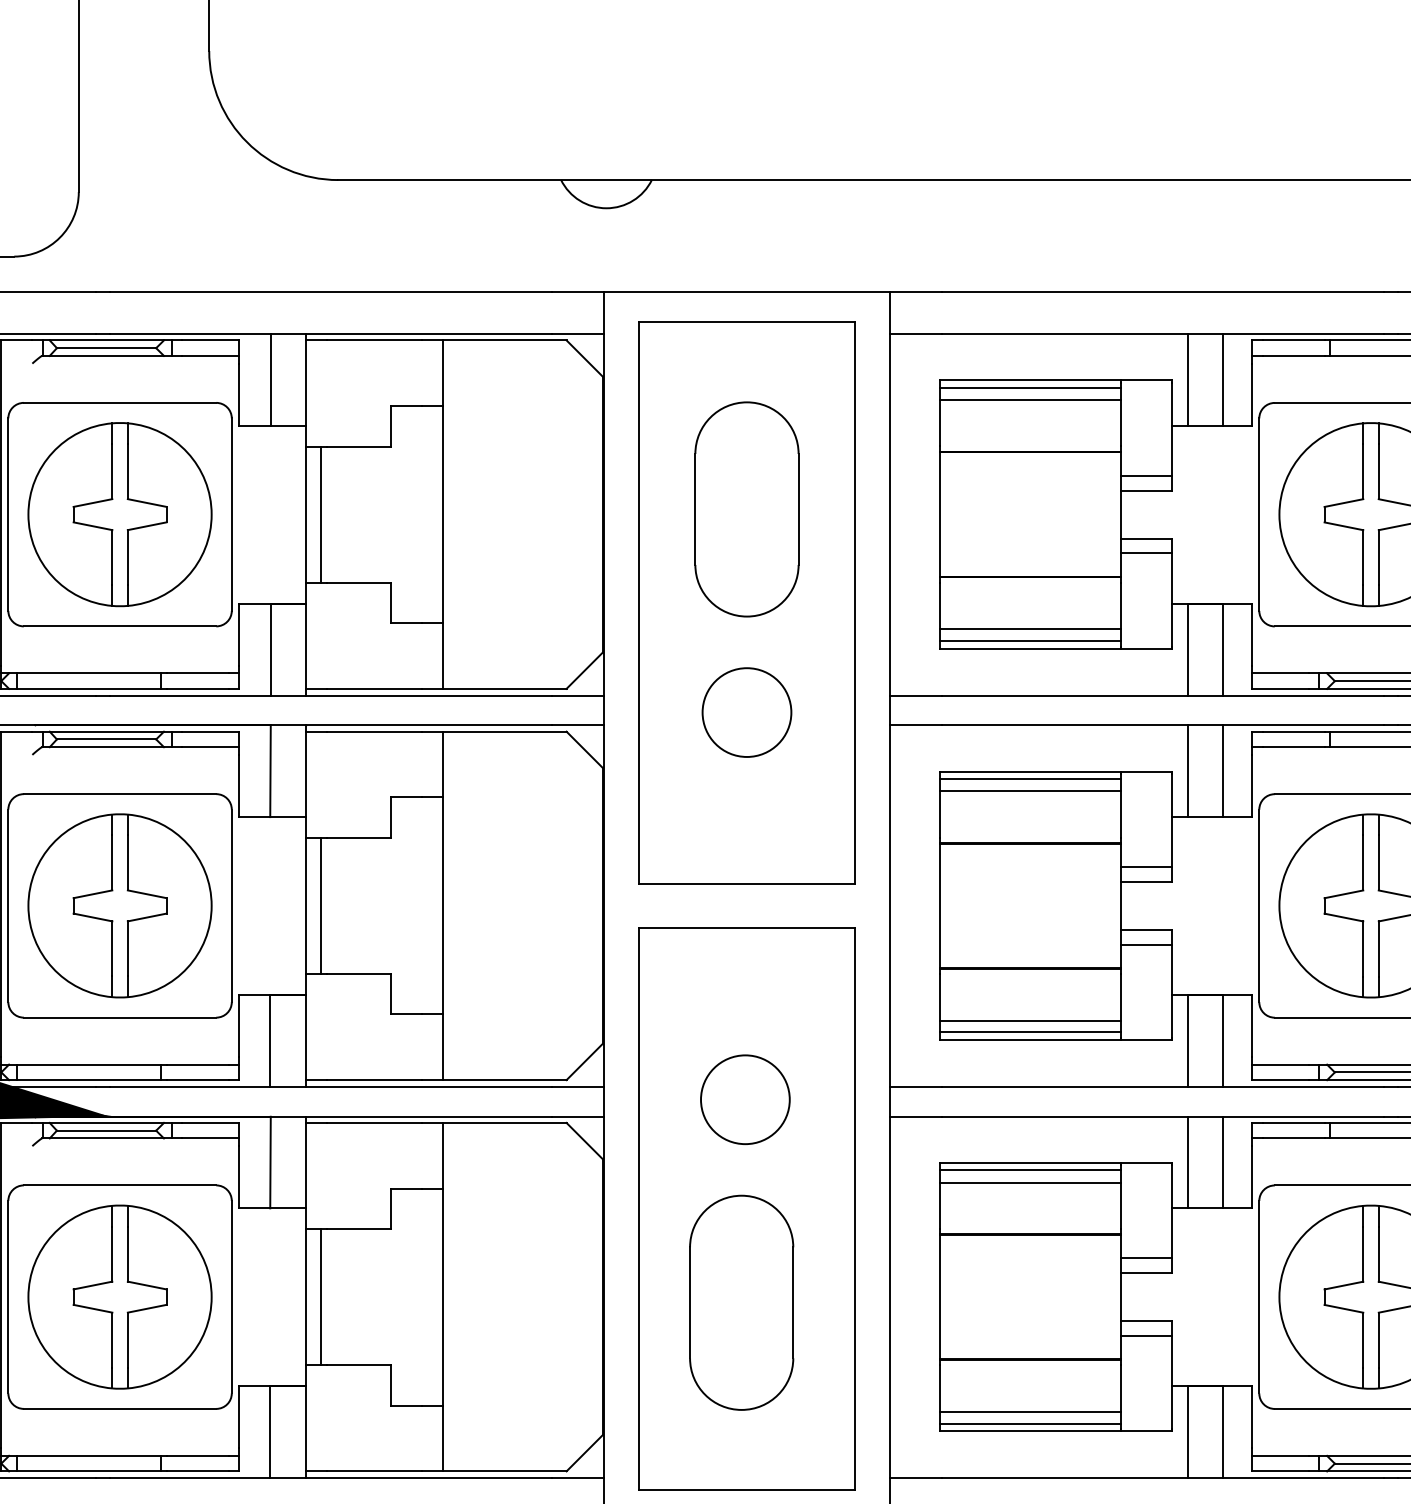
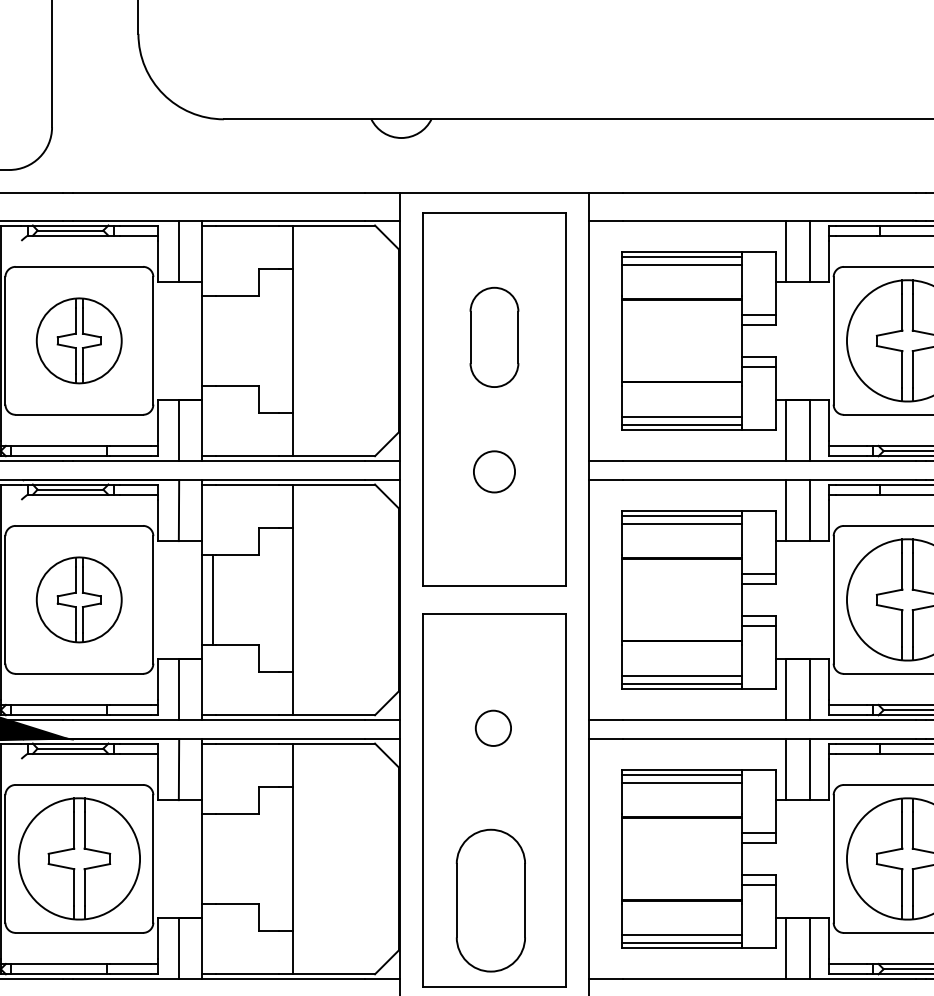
part: (747, 509) -> (494, 337), size x0.7
part: (118, 514) -> (78, 340), size x0.7
line: (321, 514) -> (212, 340), removed
circle: (747, 711) -> (494, 471), size x0.7
part: (118, 905) -> (78, 599), size x0.7
circle: (745, 1100) -> (493, 728), size x0.6
line: (321, 1296) -> (212, 858), removed
part: (740, 1302) -> (490, 900), moved

